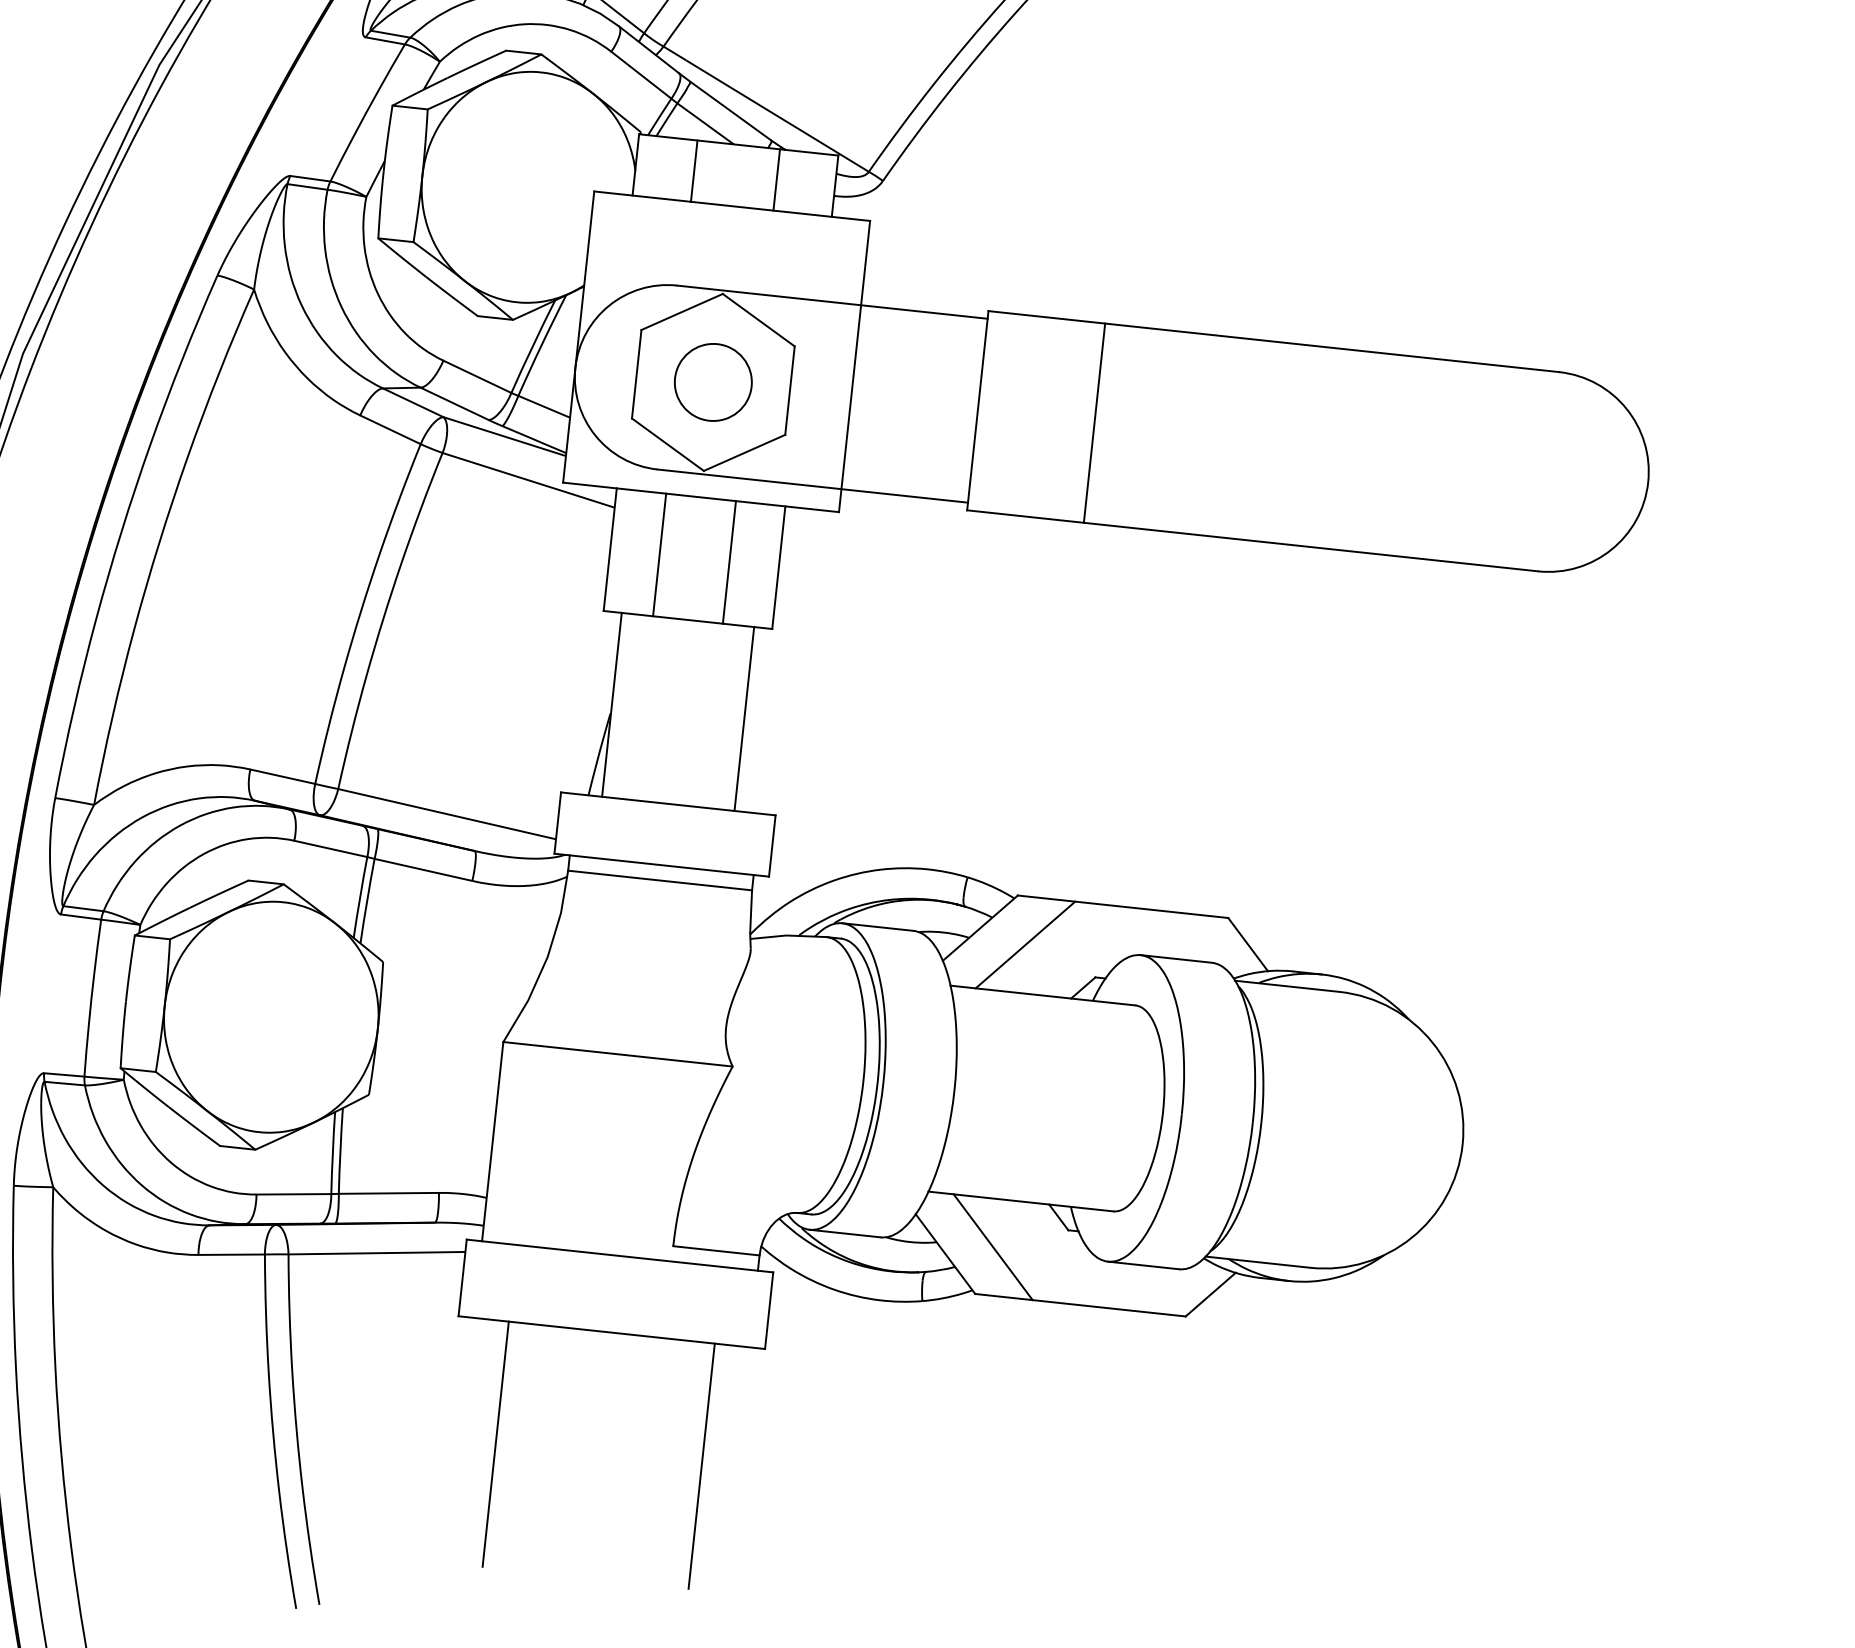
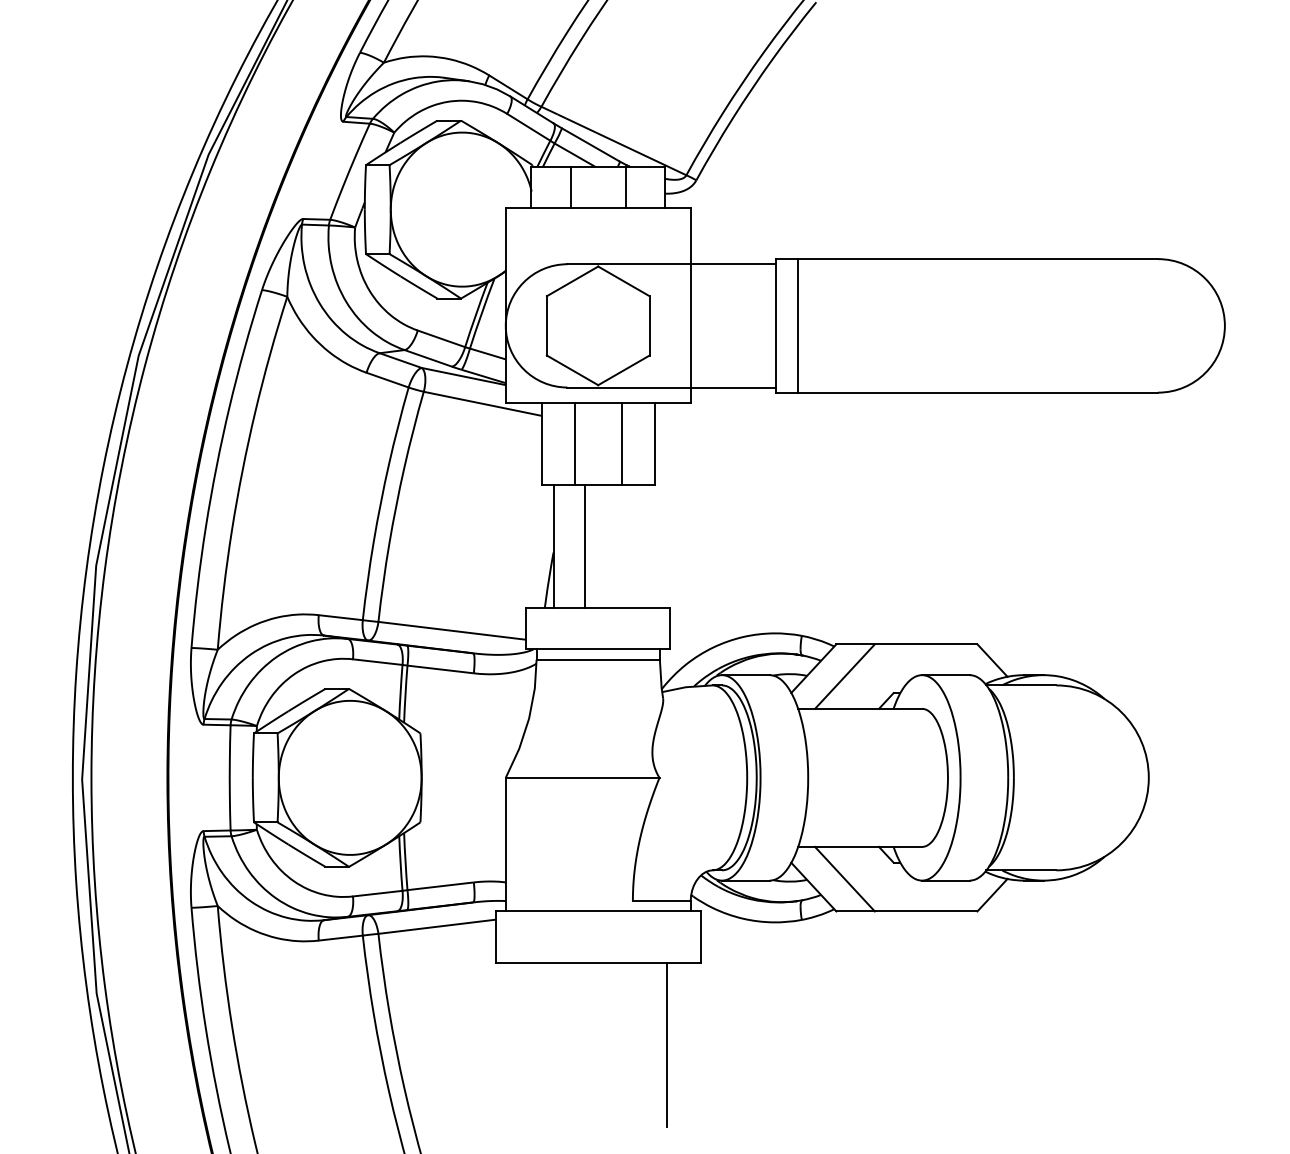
circle: (712, 381) -> (597, 325), removed
line: (1094, 422) -> (797, 325), moved
line: (744, 718) -> (584, 546), moved
line: (496, 1443) -> (529, 1044), removed

